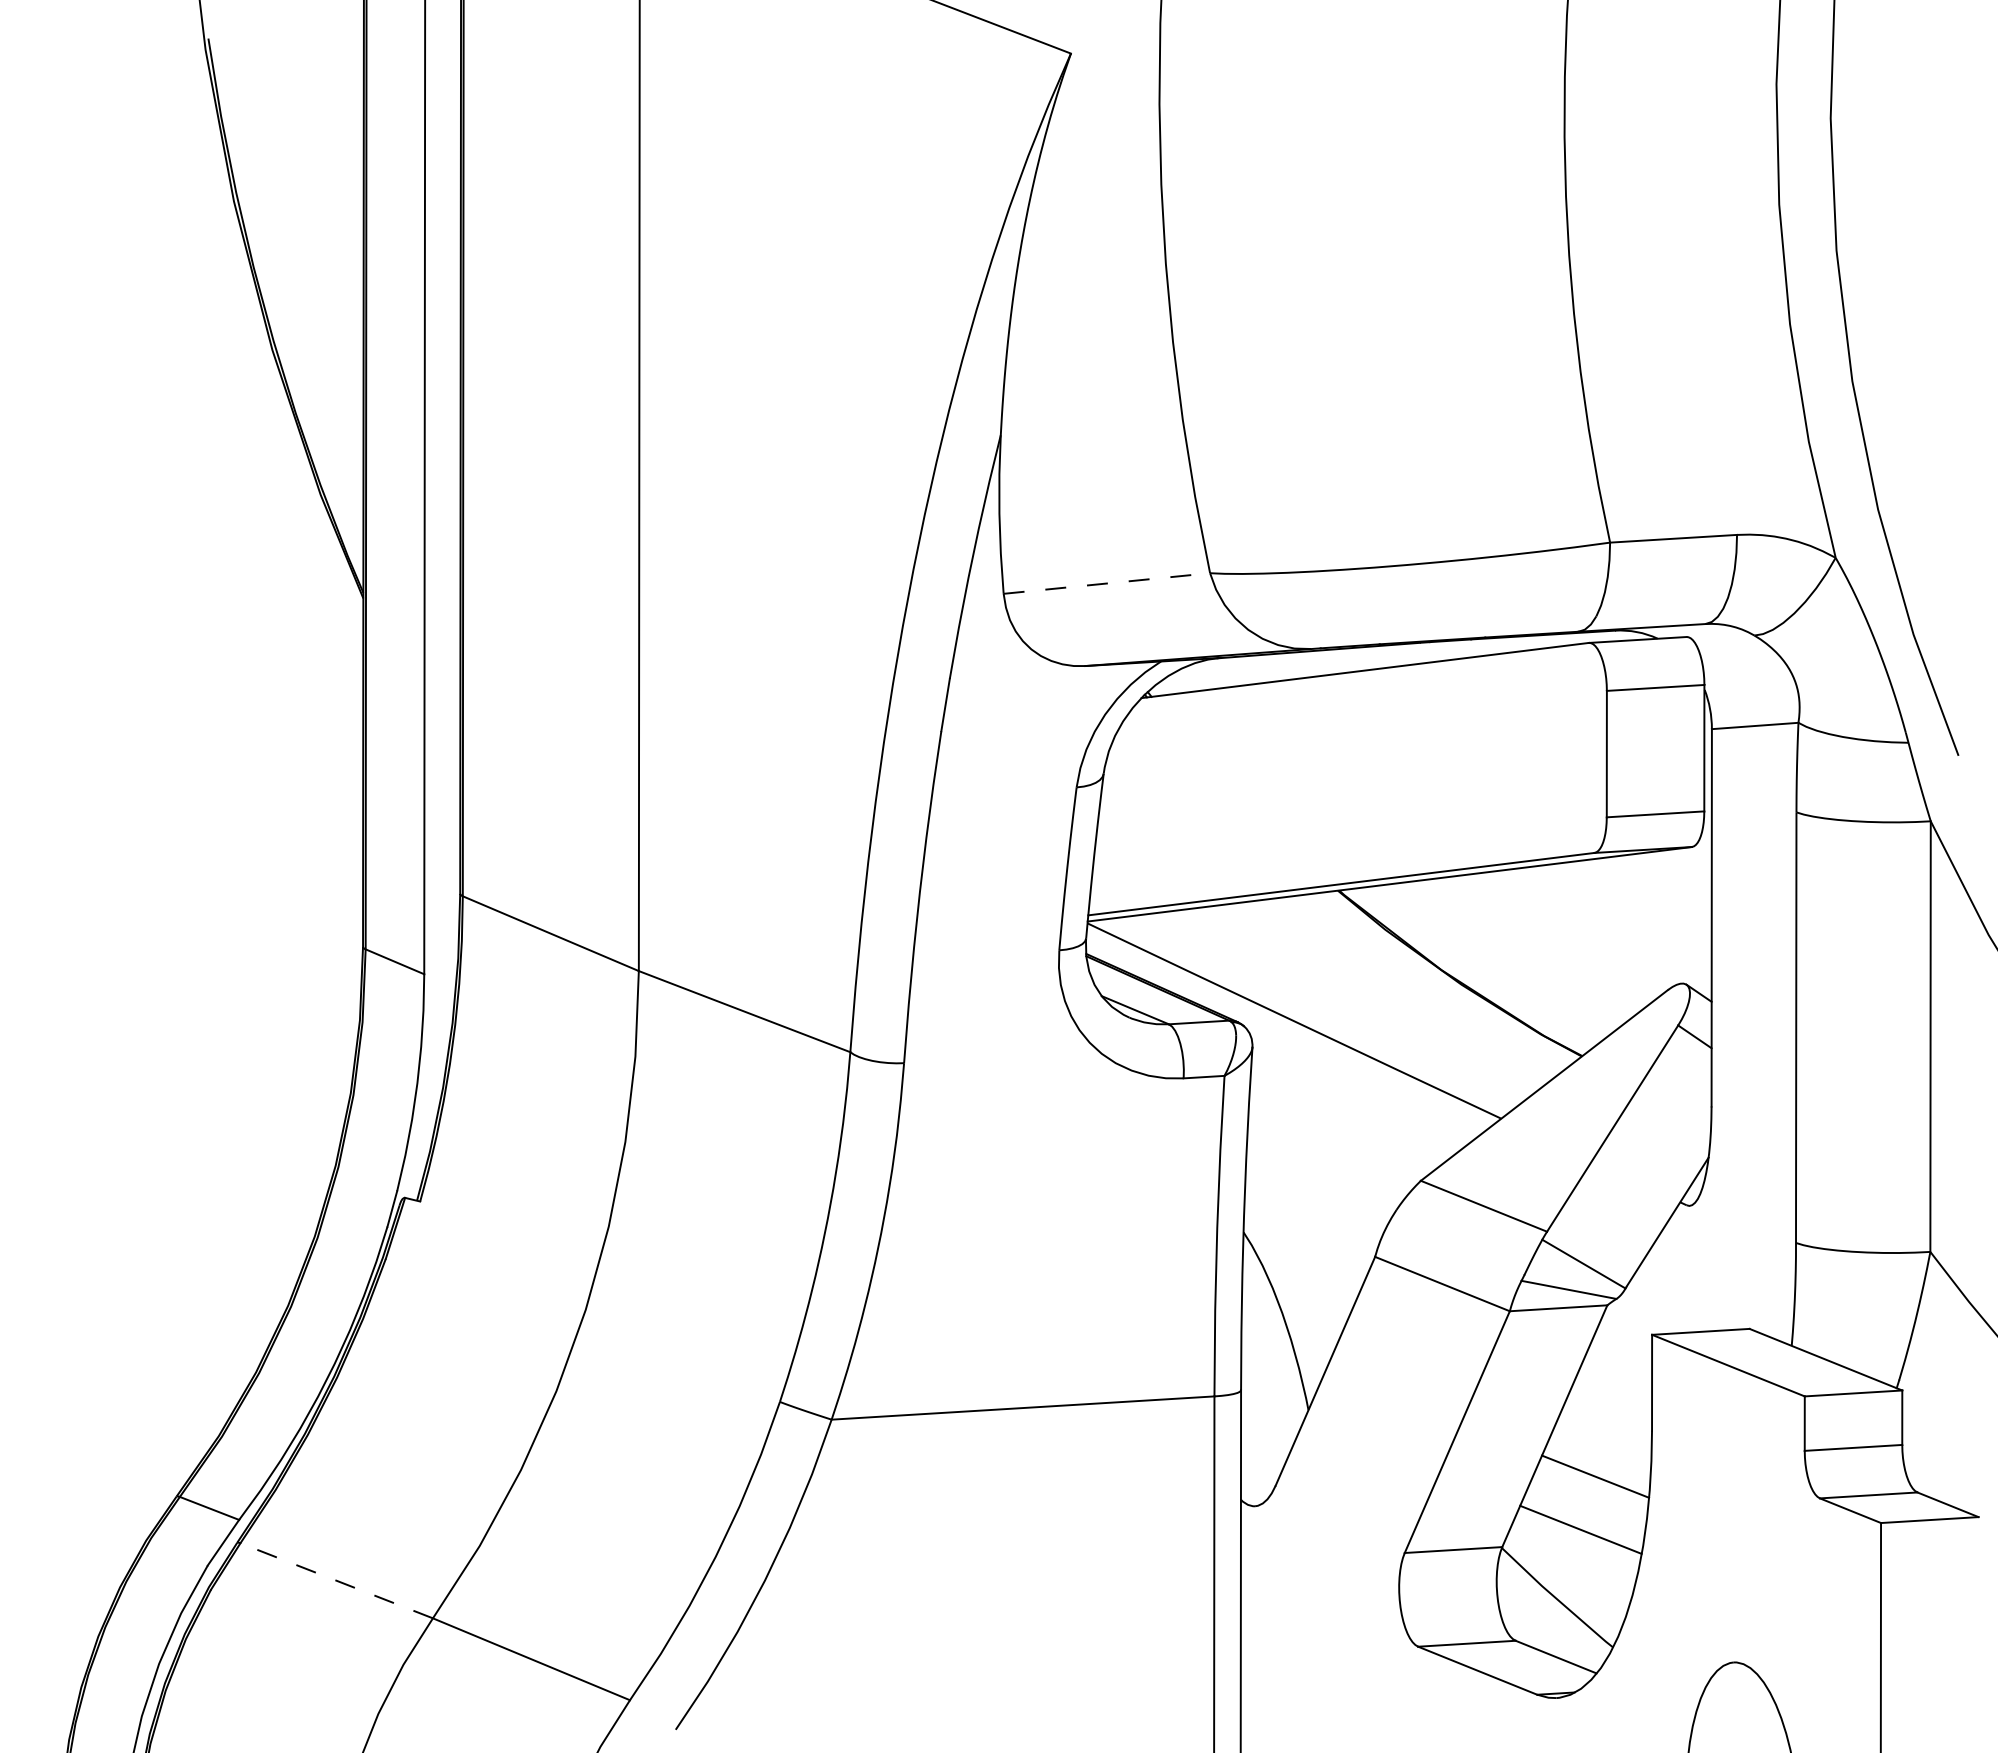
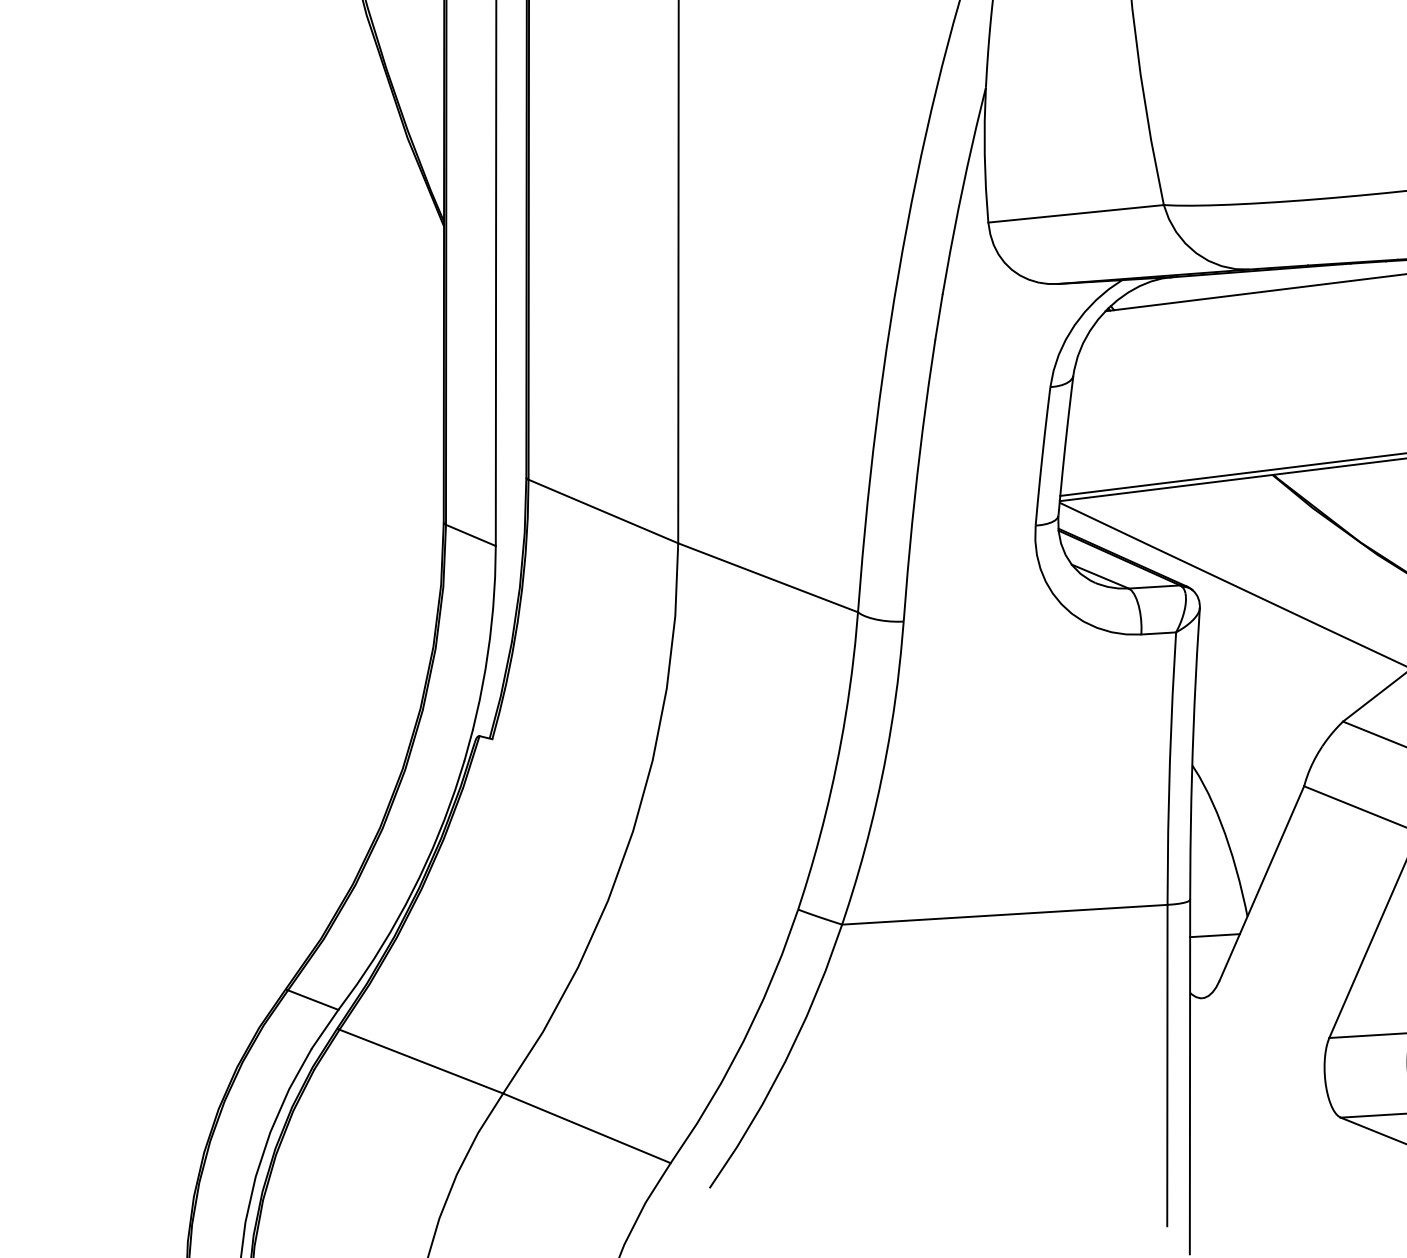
line: (1106, 583) -> (1075, 213), dashed -> solid
line: (1270, 1432) -> (1215, 935), added
line: (336, 1580) -> (421, 1061), dashed -> solid

